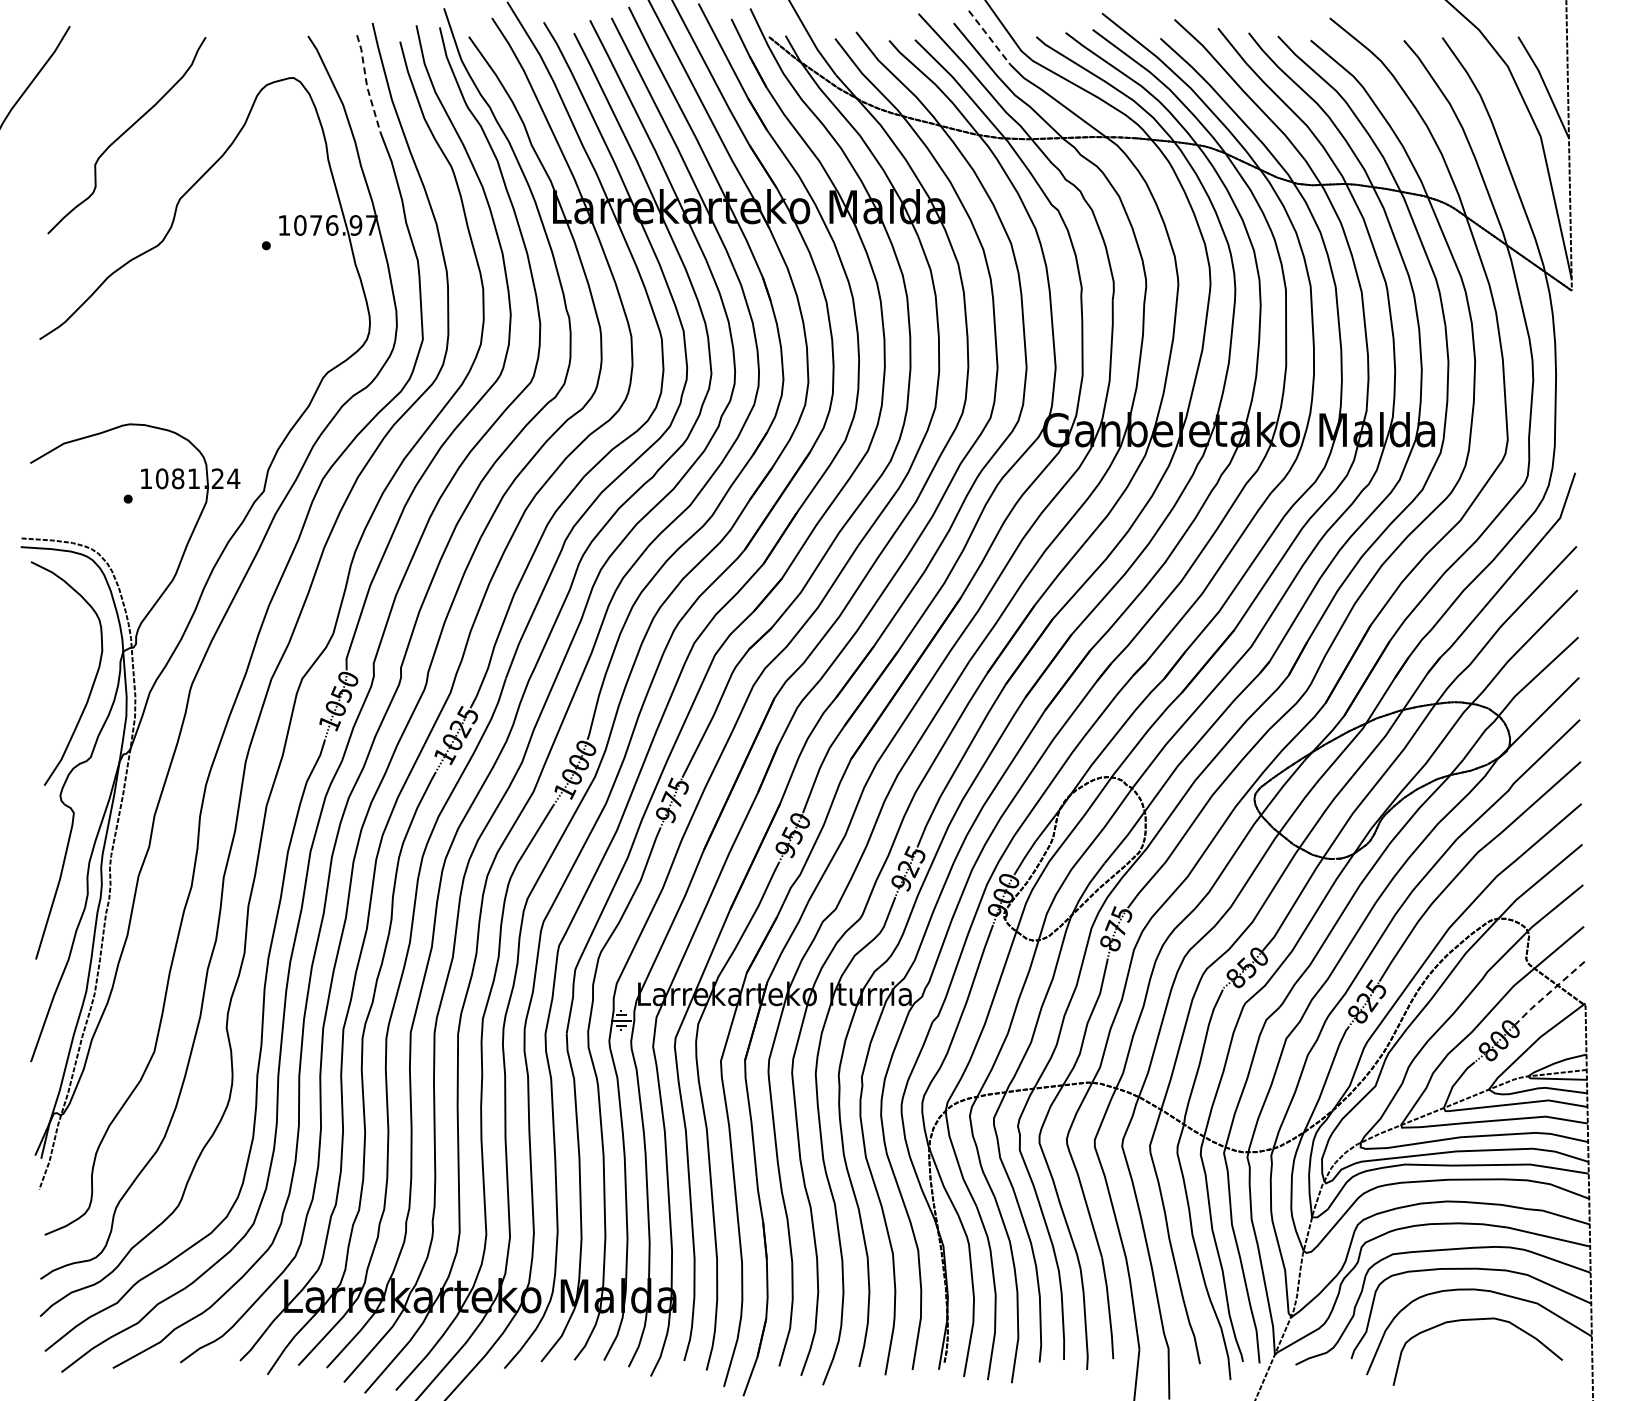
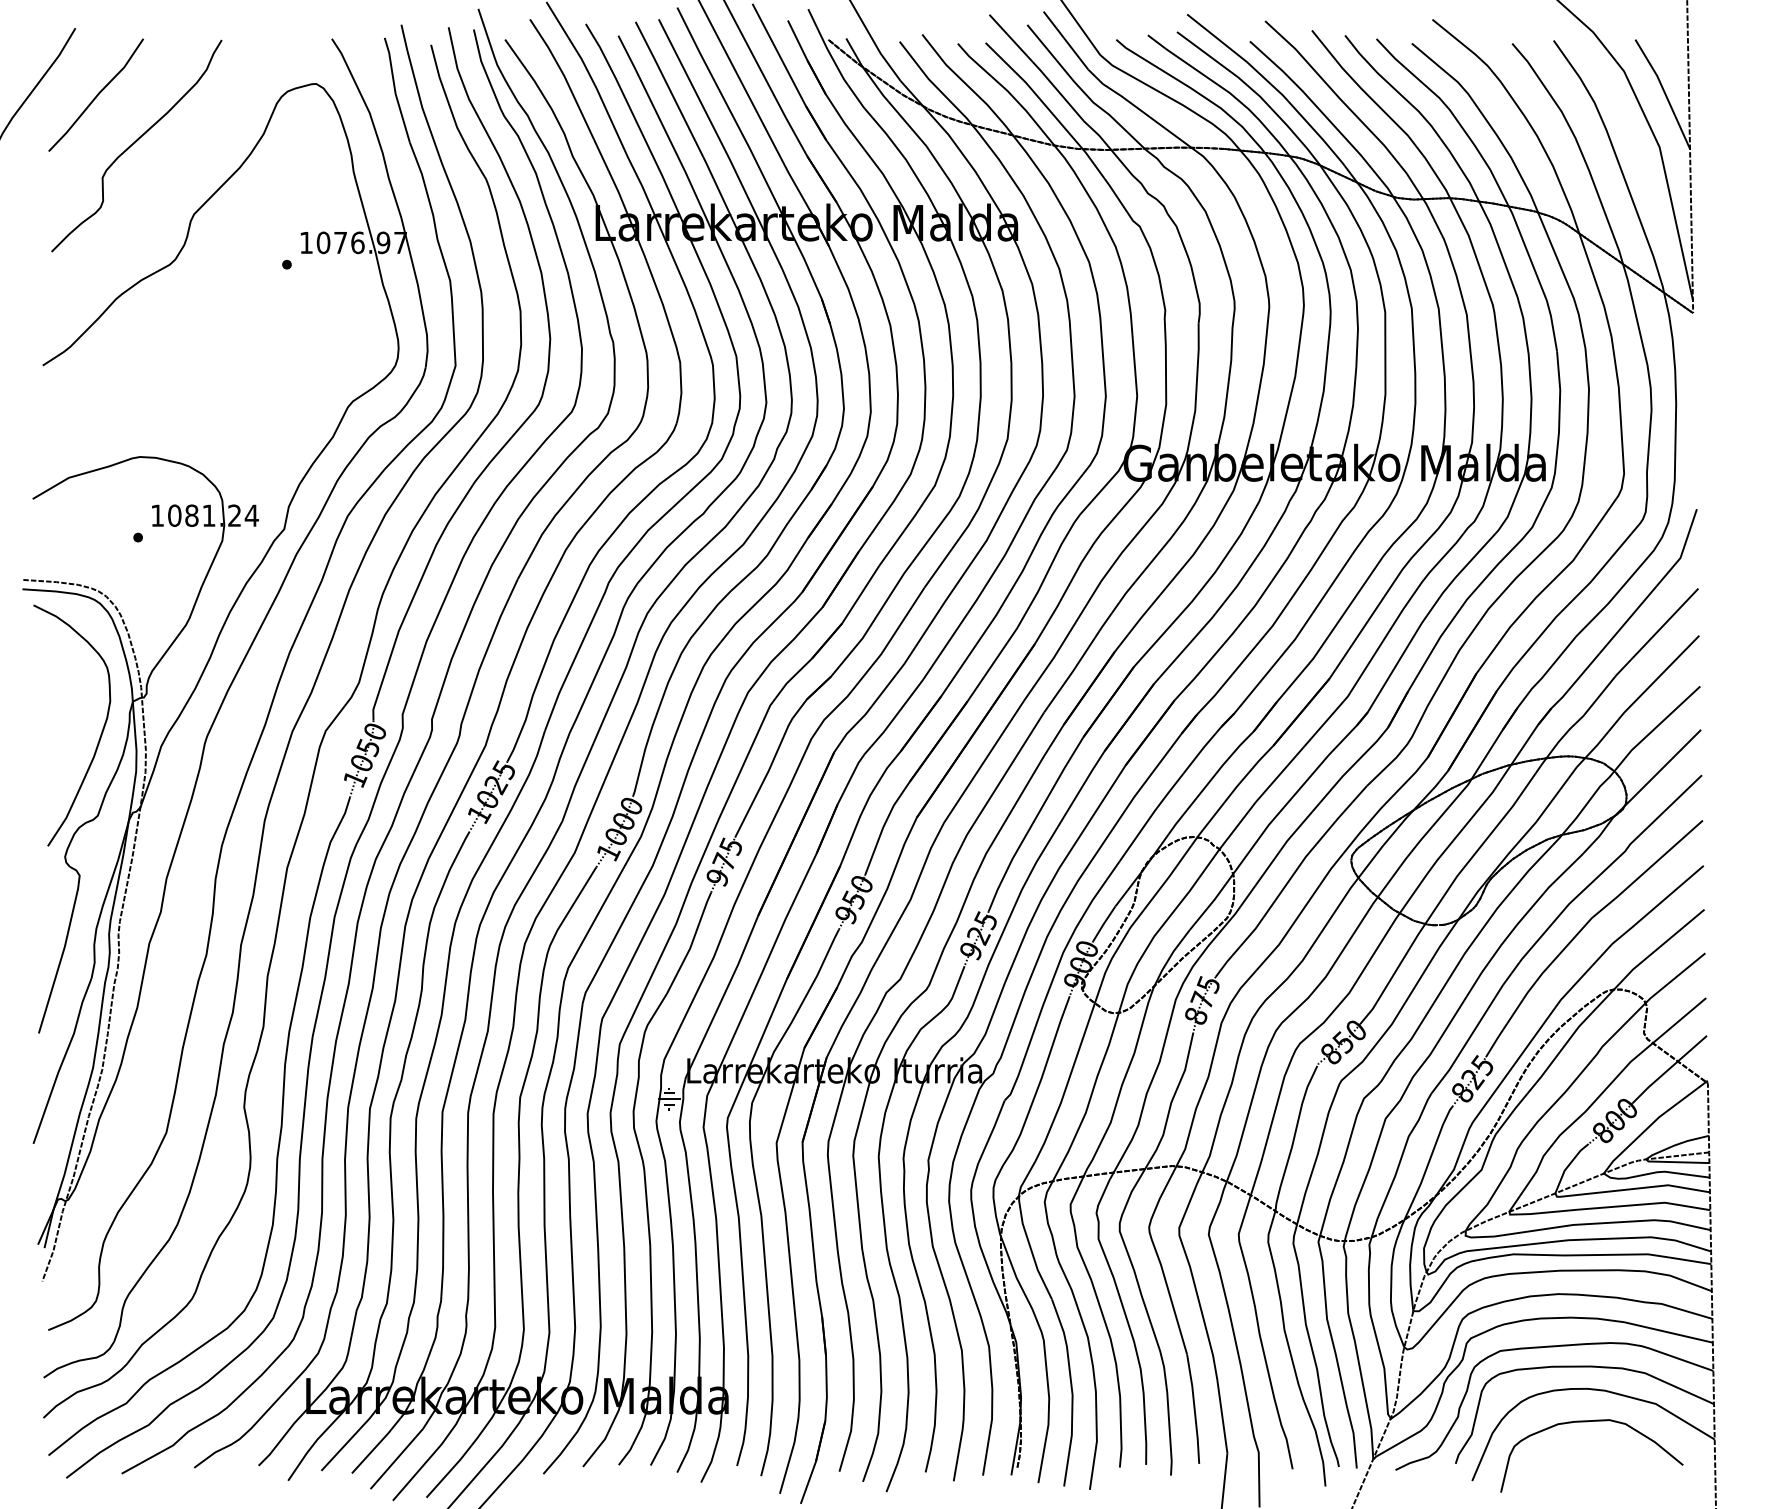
line: (989, 37) -> (1065, 40), dashed -> solid
line: (366, 84) -> (394, 91), dashed -> solid
line: (89, 88) -> (96, 95), added
line: (1549, 993) -> (1669, 1070), dashed -> solid

